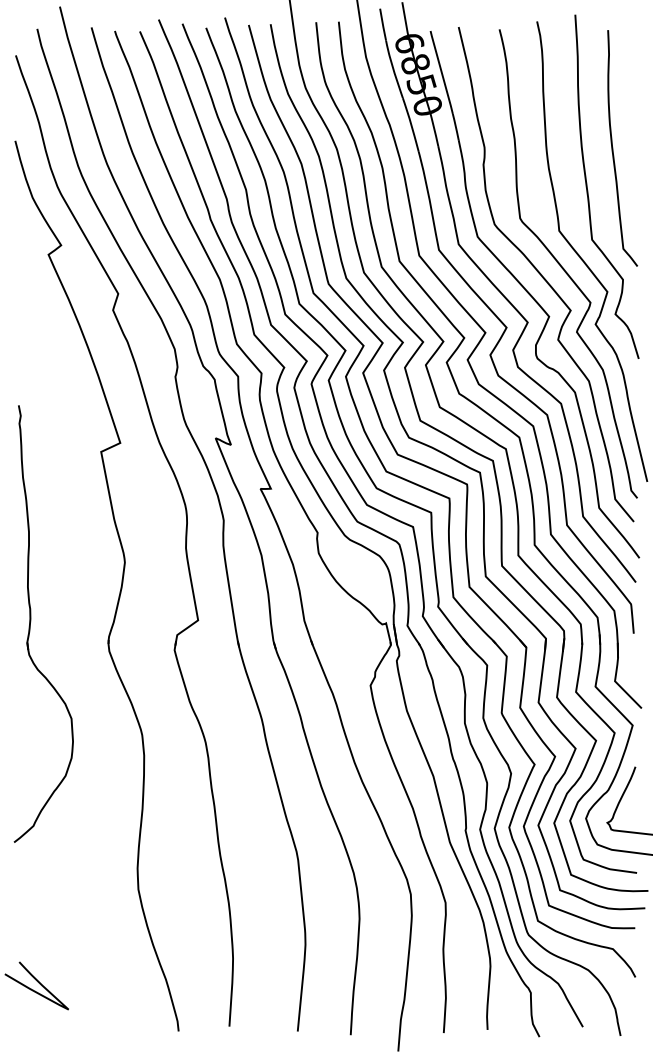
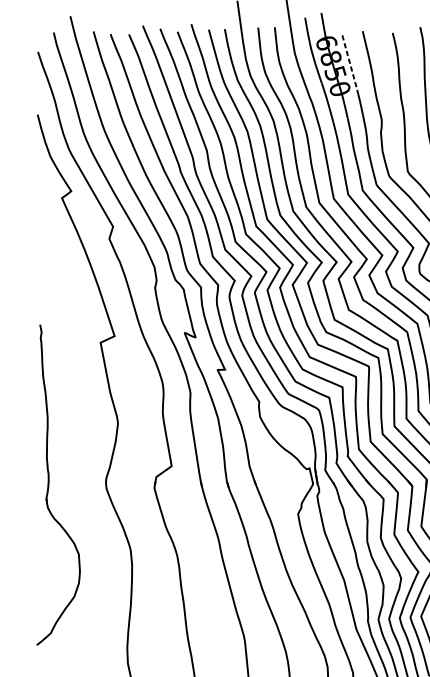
line: (441, 72) -> (350, 64), solid -> dashed
part: (31, 621) -> (49, 483), moved

